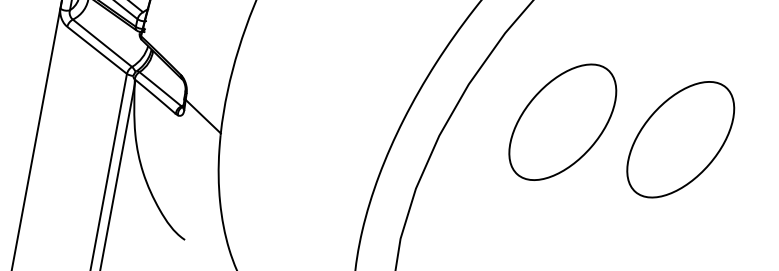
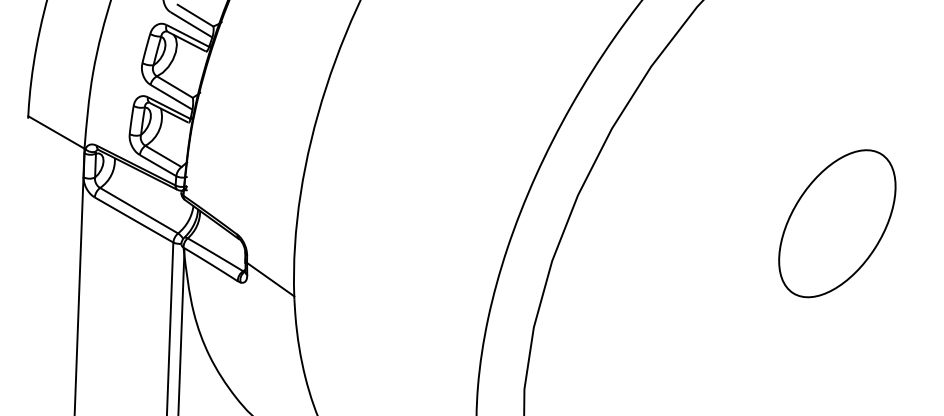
part: (562, 122) -> (695, 223), removed

